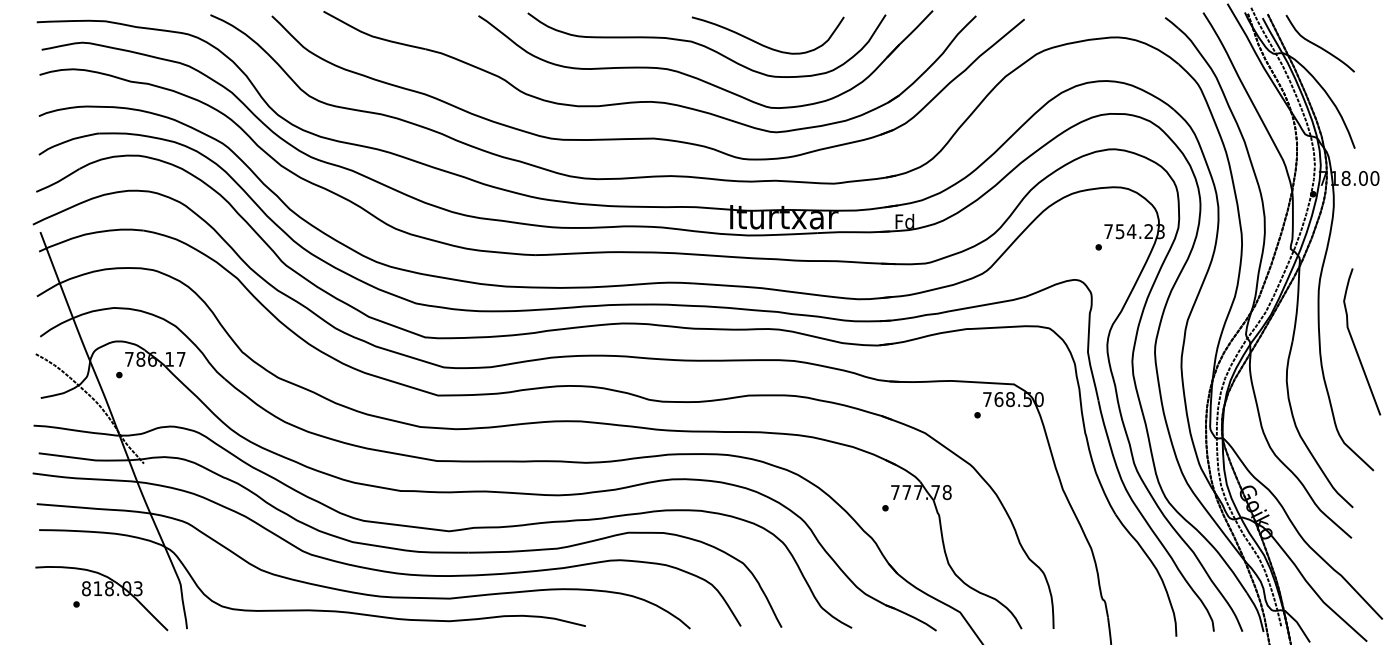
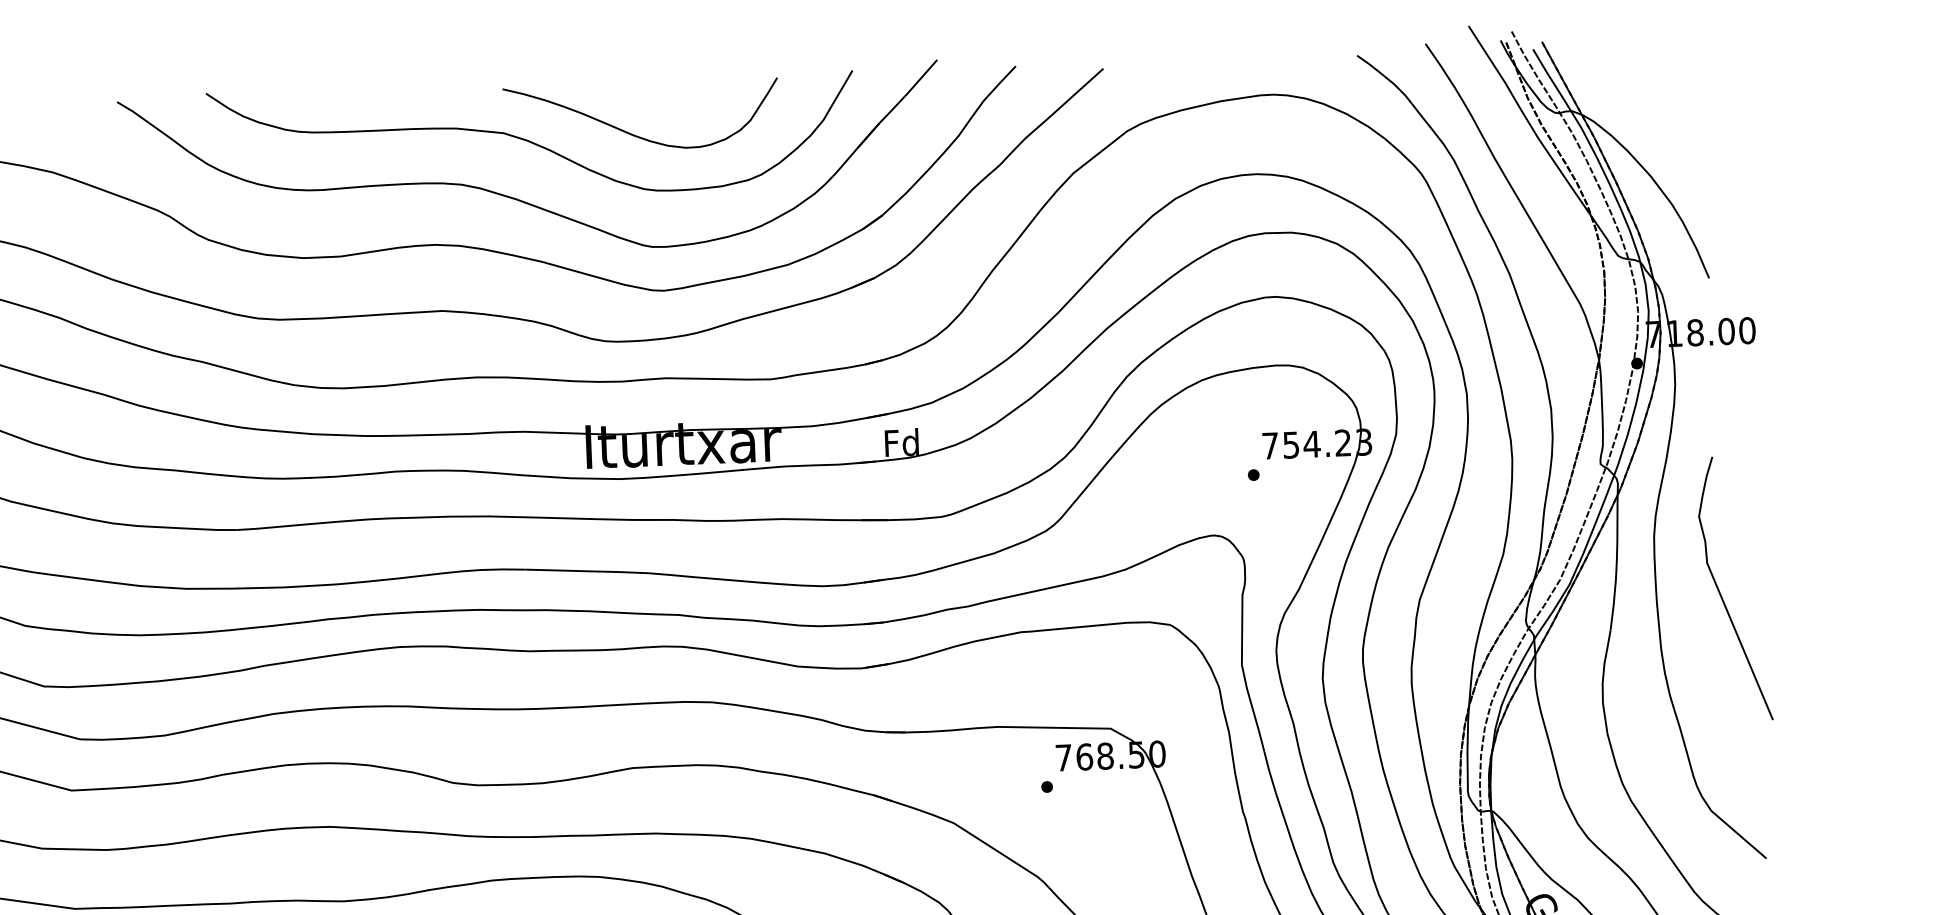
curve: (1317, 44) -> (1634, 92), removed
curve: (1354, 342) -> (1720, 590), moved

